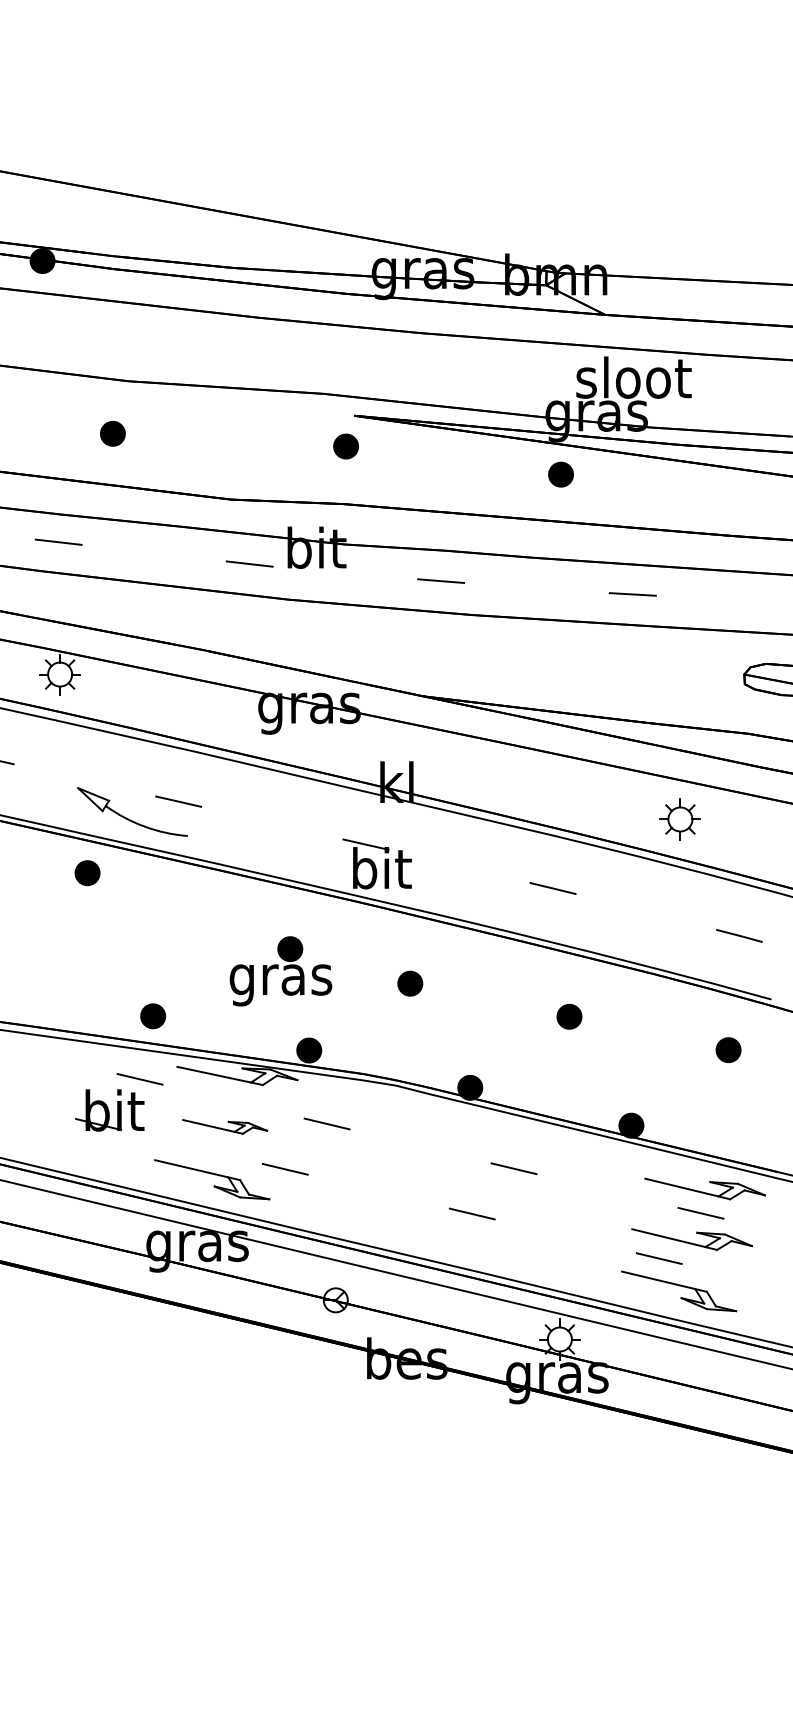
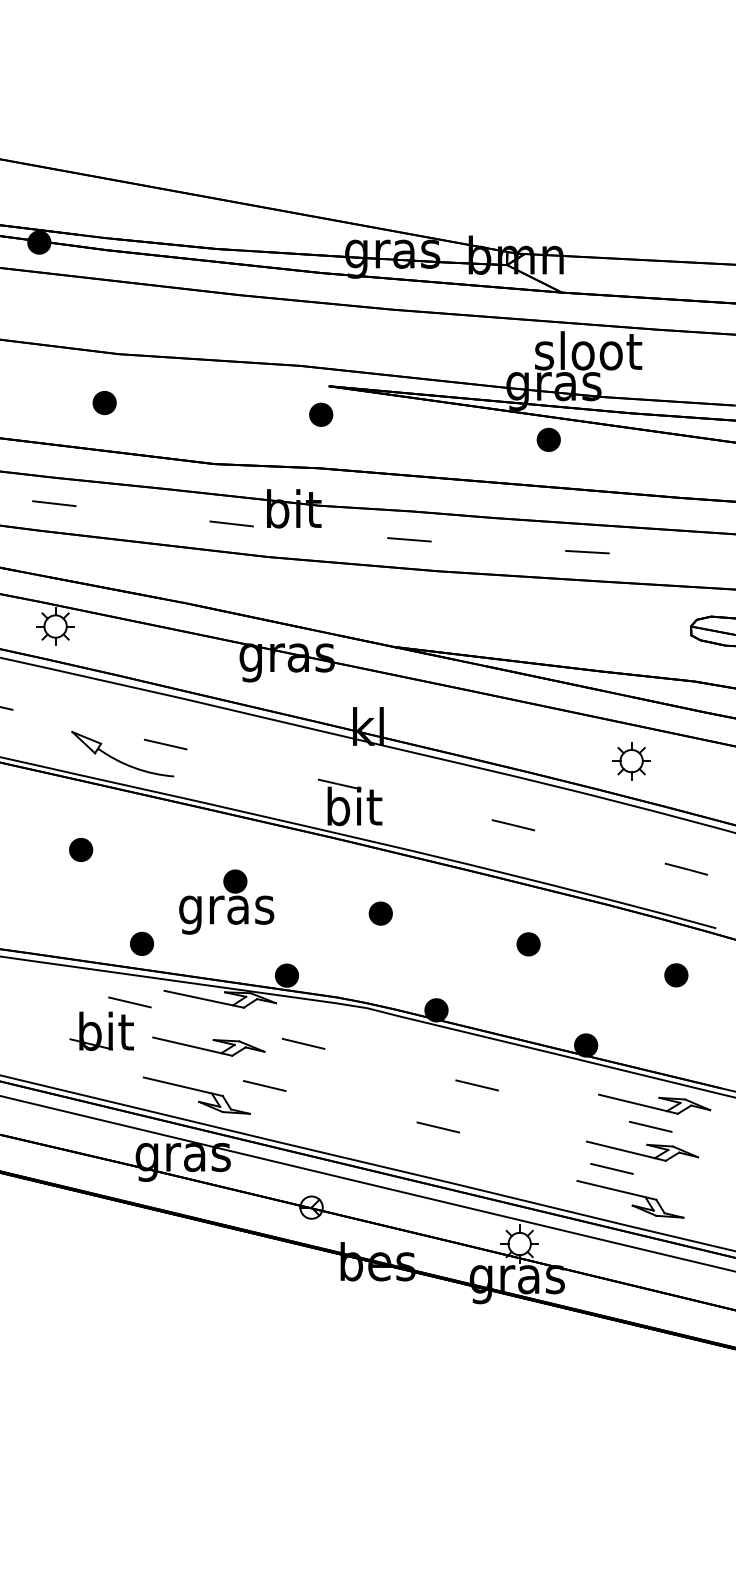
part: (560, 474) -> (548, 439), moved
part: (87, 872) -> (81, 849), moved
part: (280, 970) -> (226, 901), moved
part: (224, 1126) -> (208, 1046), size x1.43

